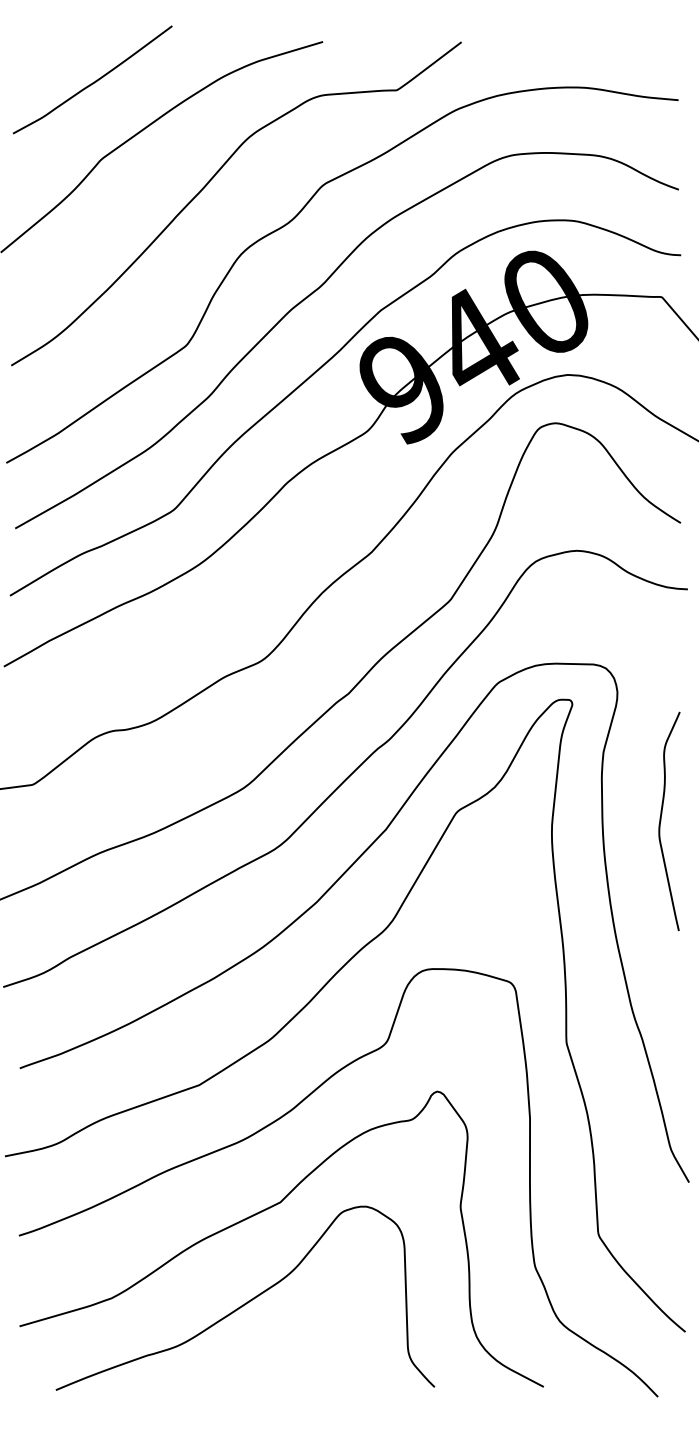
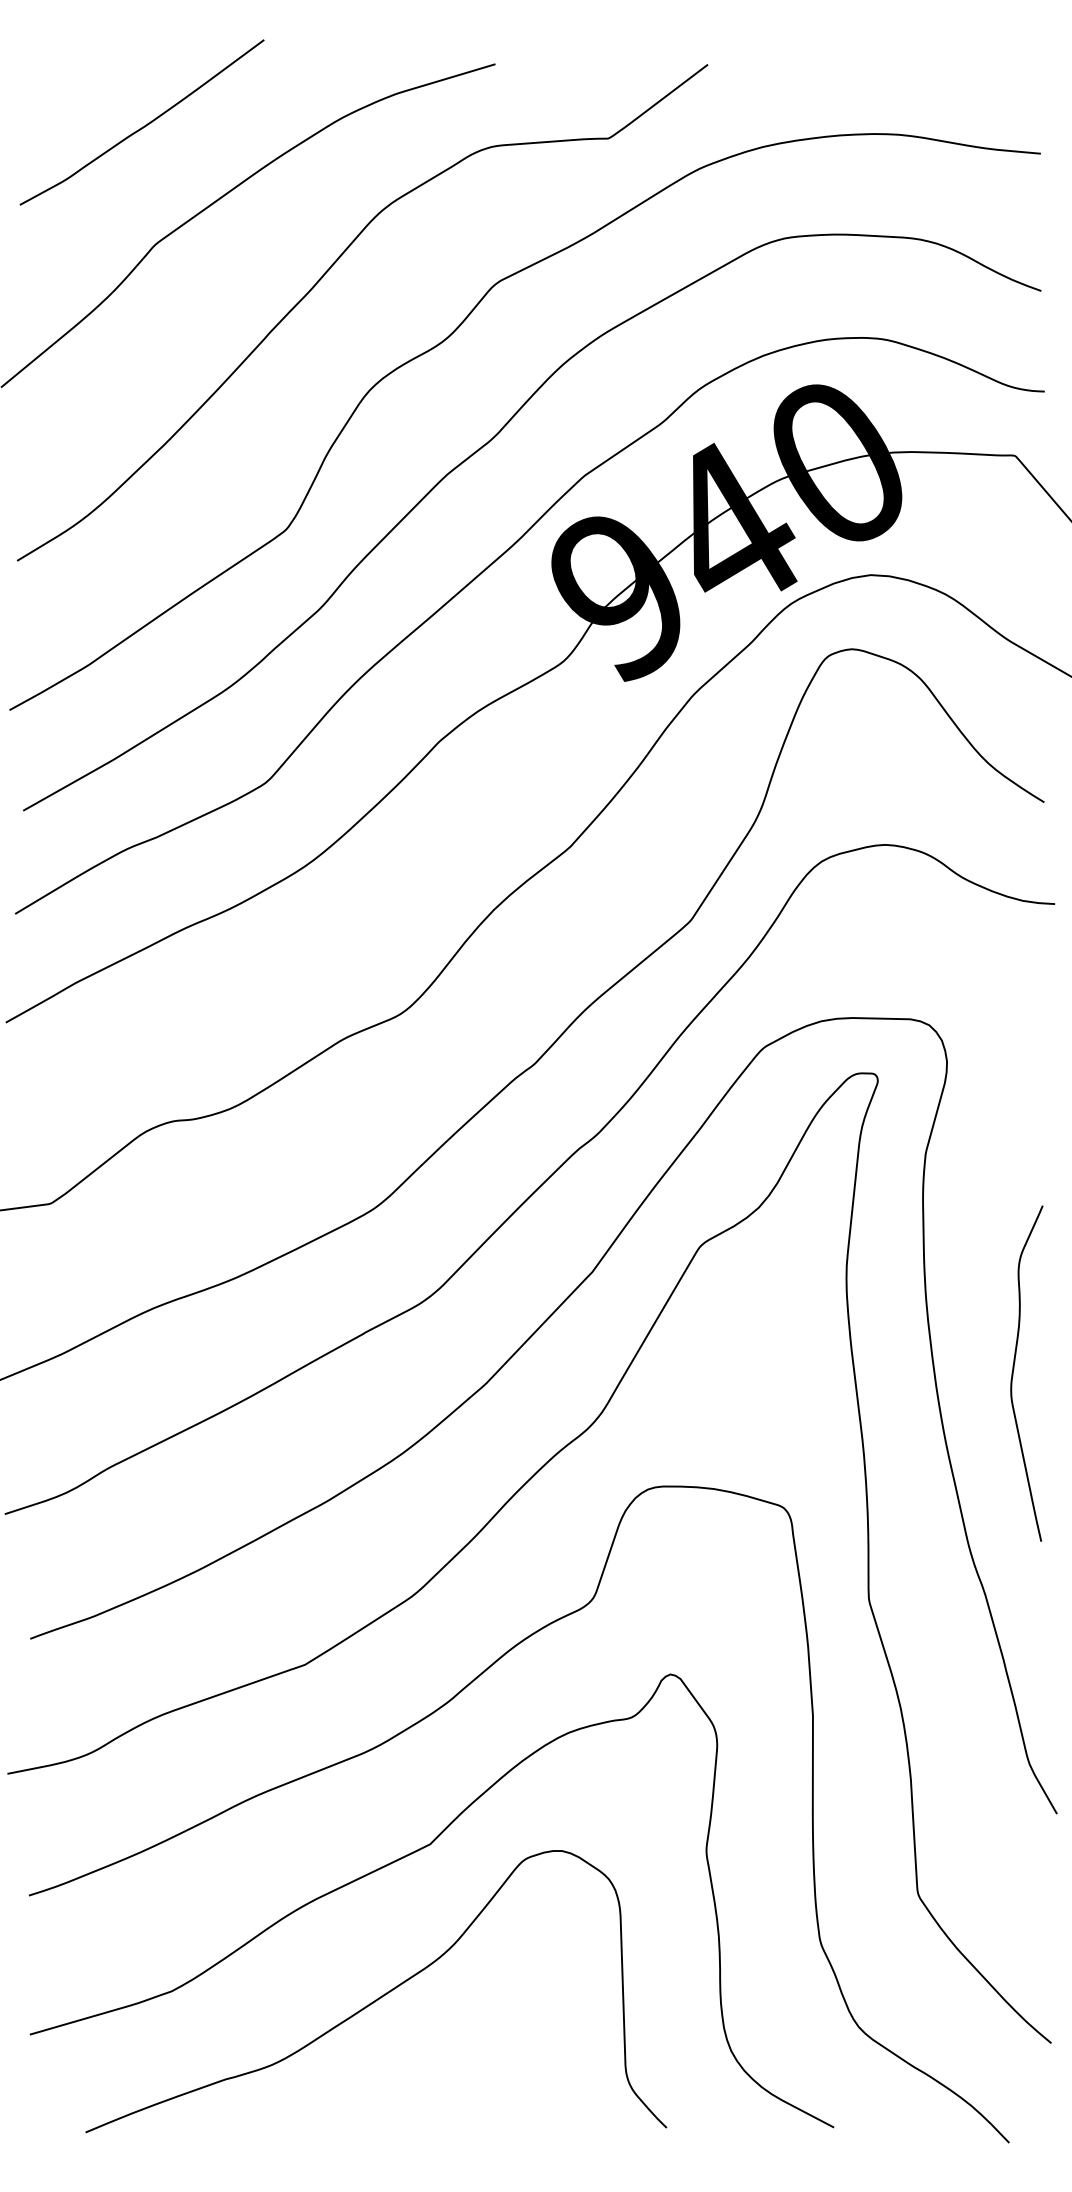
curve: (661, 821) -> (1014, 1373), moved

